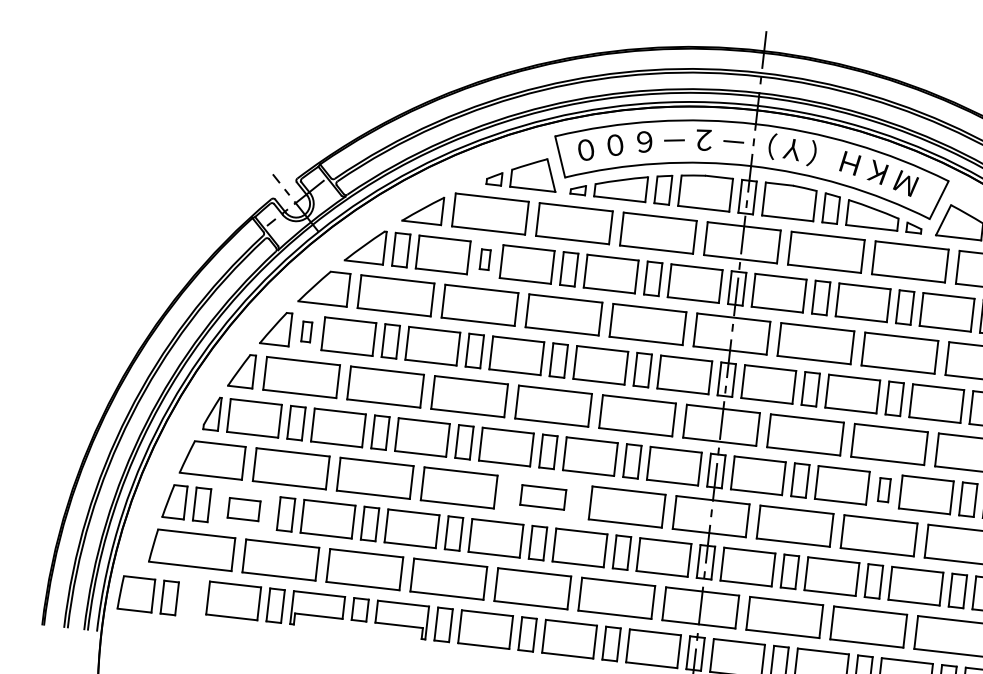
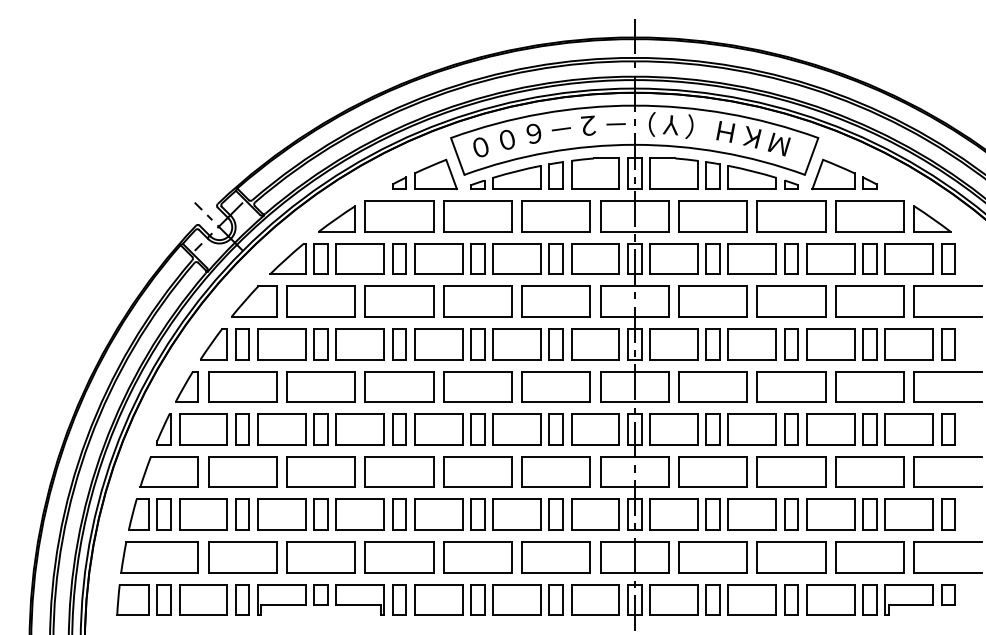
part: (485, 259) -> (399, 258), size x1.67
part: (306, 332) -> (242, 344), size x1.67
part: (884, 490) -> (791, 429), size x1.43
part: (542, 496) -> (477, 471), size x1.67
part: (244, 509) -> (203, 514), size x1.67
part: (147, 594) -> (143, 599), moved

